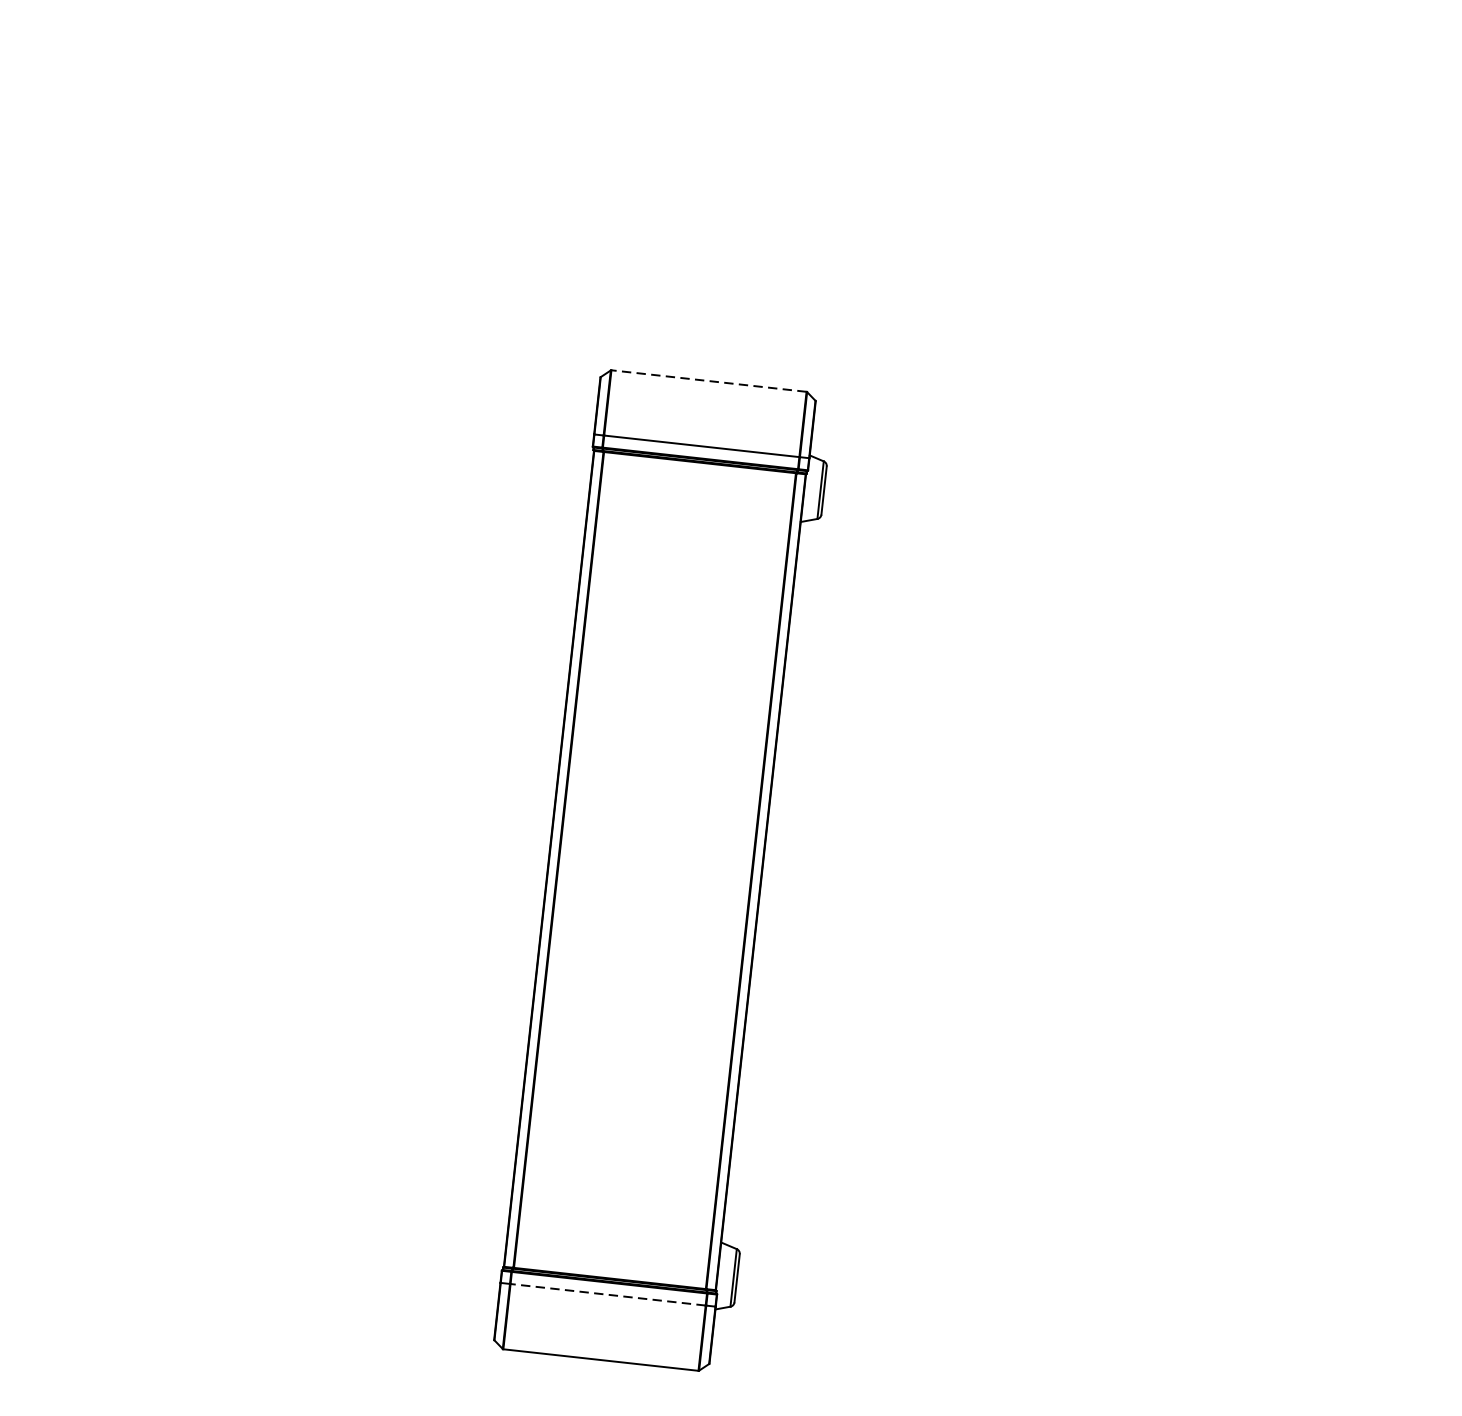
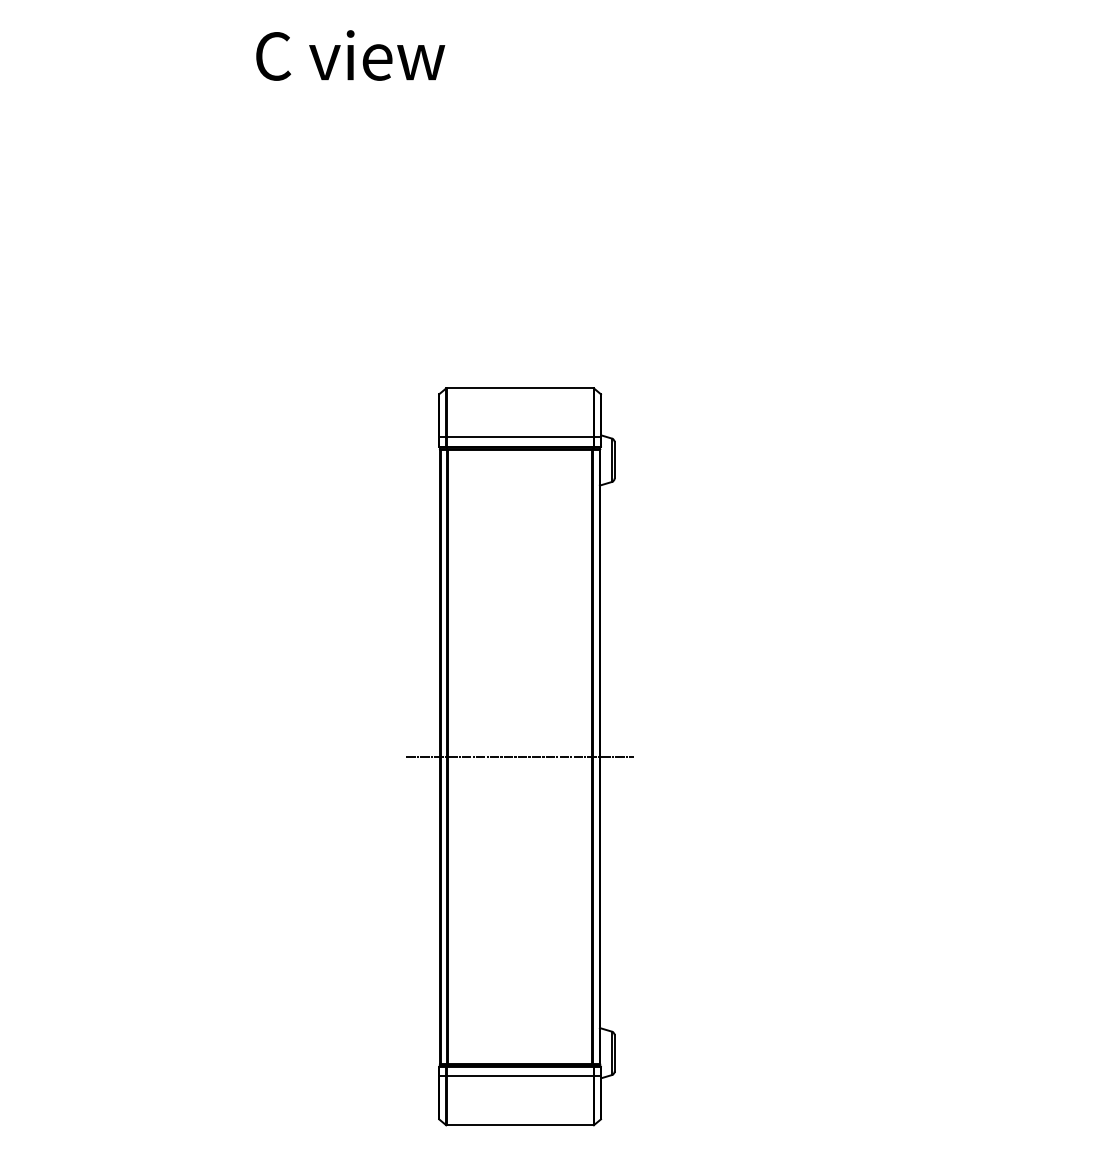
line: (708, 381) -> (519, 388), dashed -> solid
line: (654, 870) -> (519, 756), added
line: (607, 1295) -> (519, 1076), dashed -> solid

